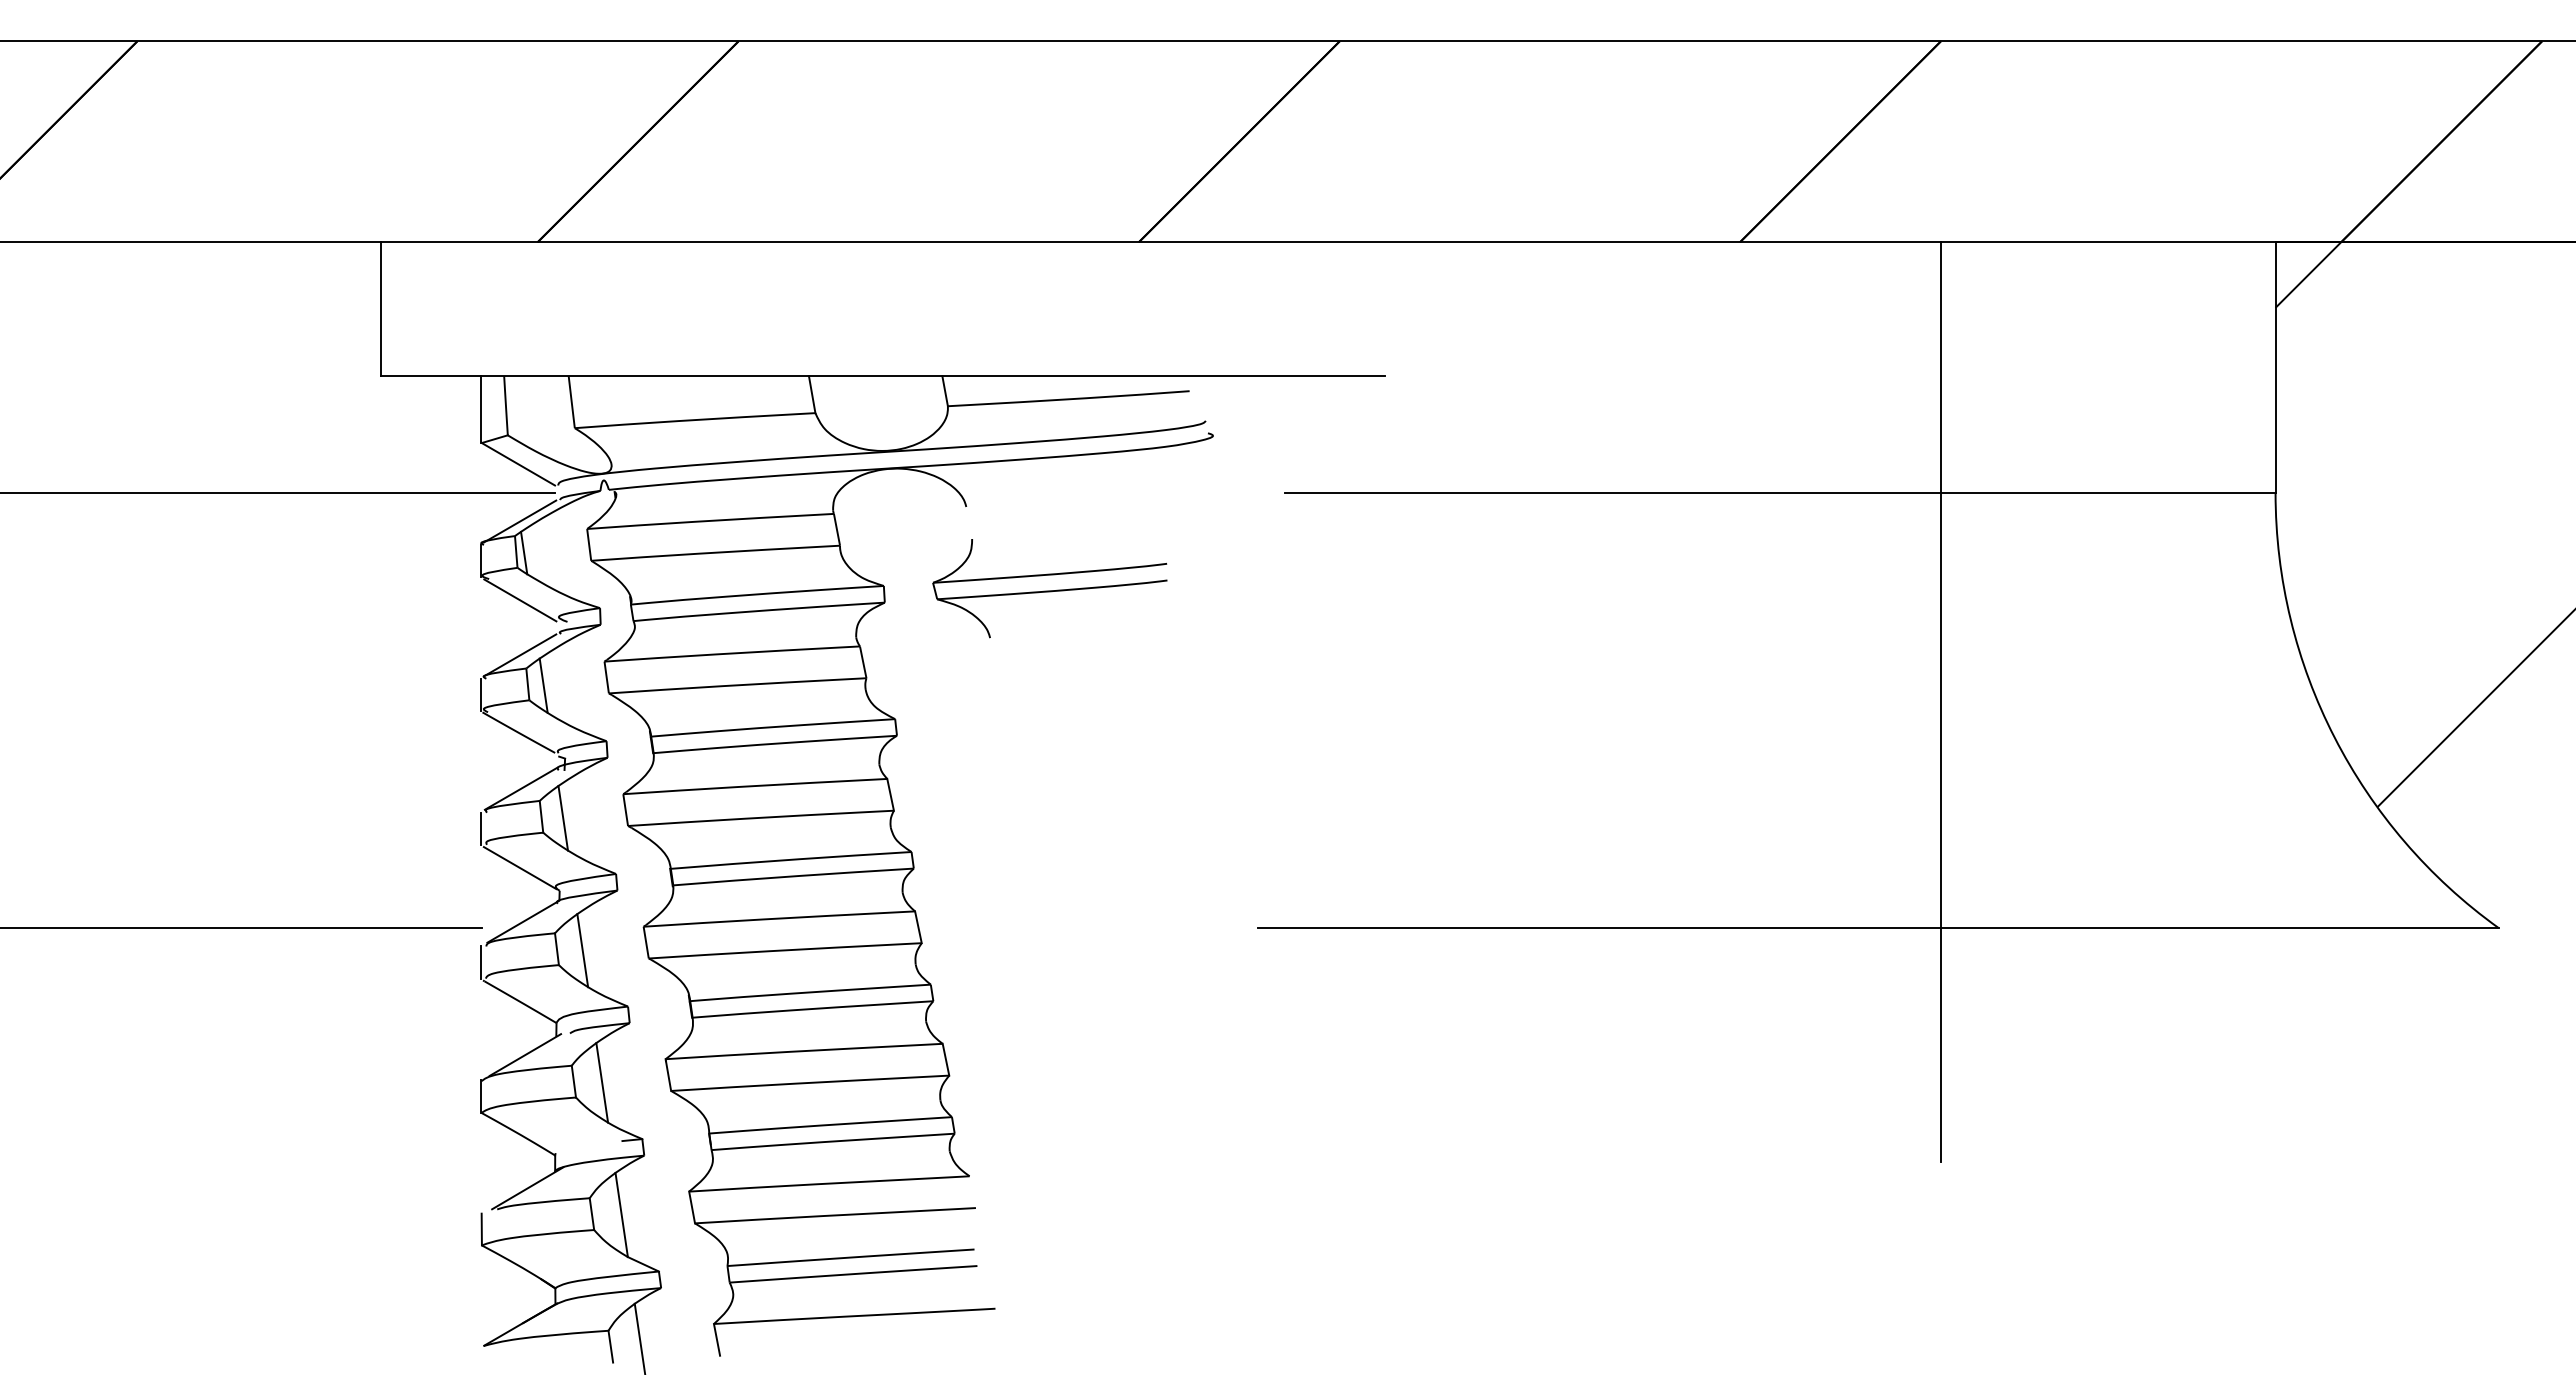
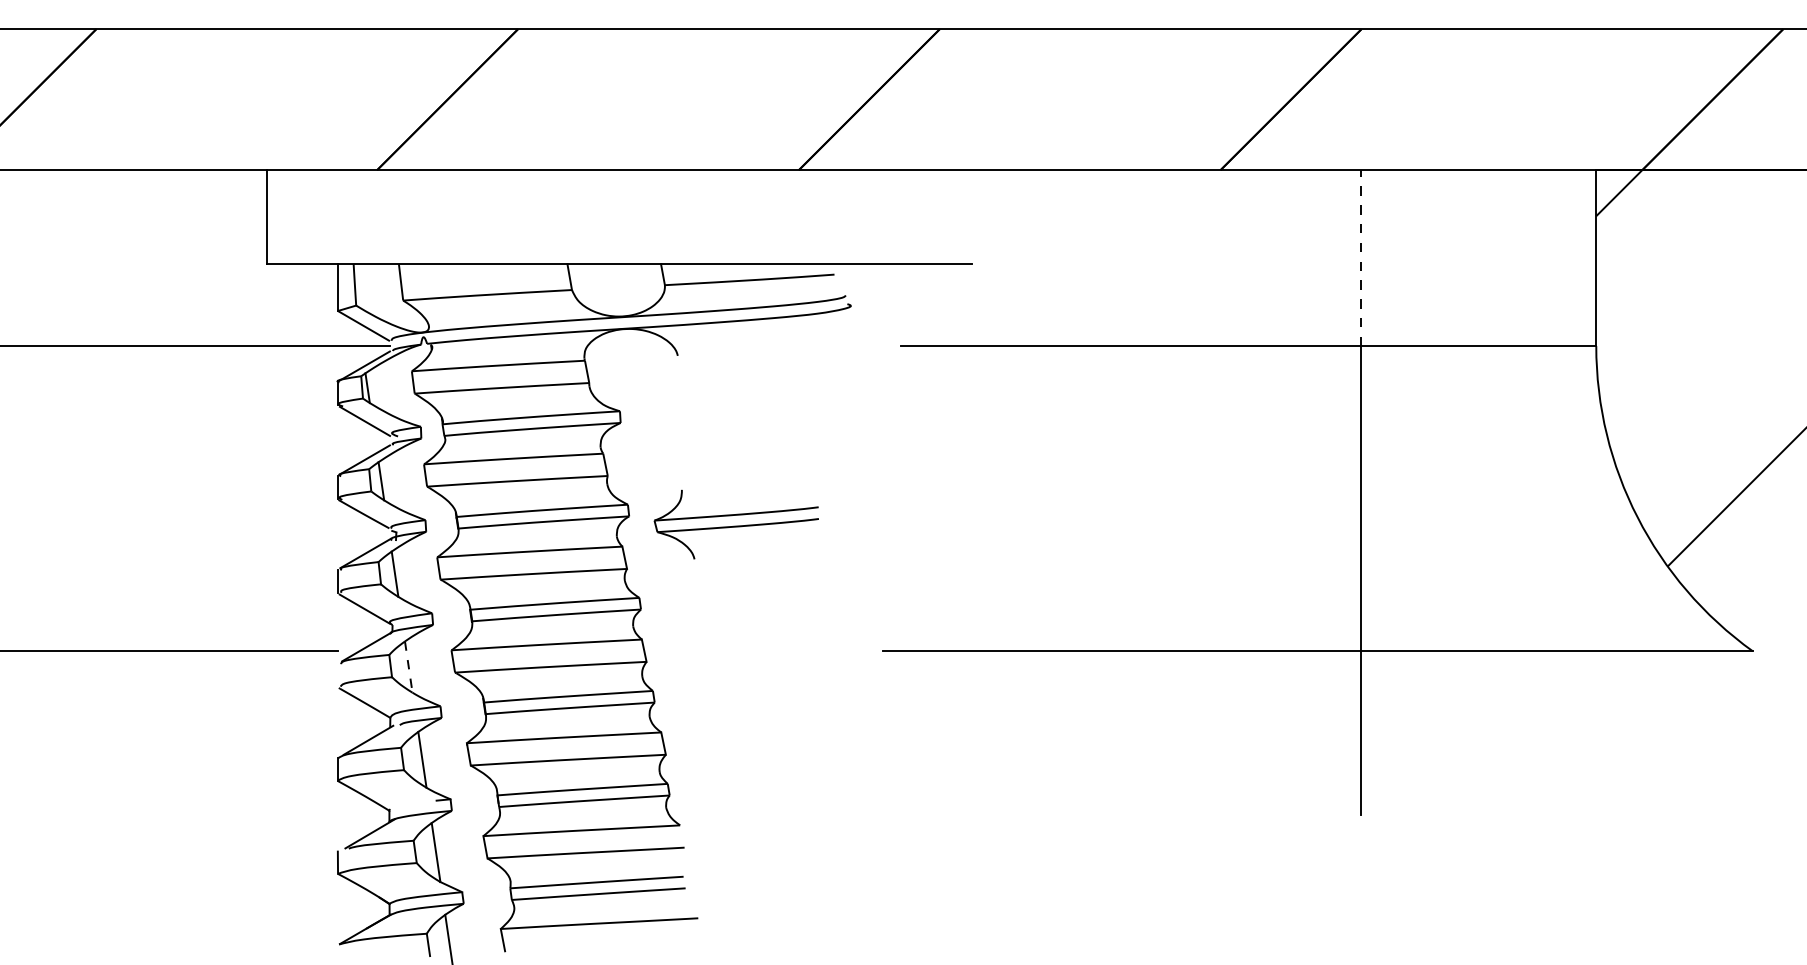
line: (1940, 367) -> (1361, 258), solid -> dashed
part: (1049, 588) -> (736, 524), moved
line: (582, 950) -> (408, 666), solid -> dashed
line: (481, 962) -> (337, 675), removed

